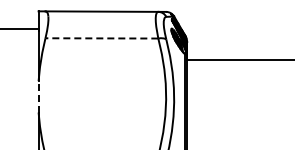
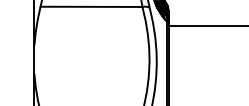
line: (101, 38) -> (91, 6), dashed -> solid
line: (38, 96) -> (34, 59), dashed -> solid

